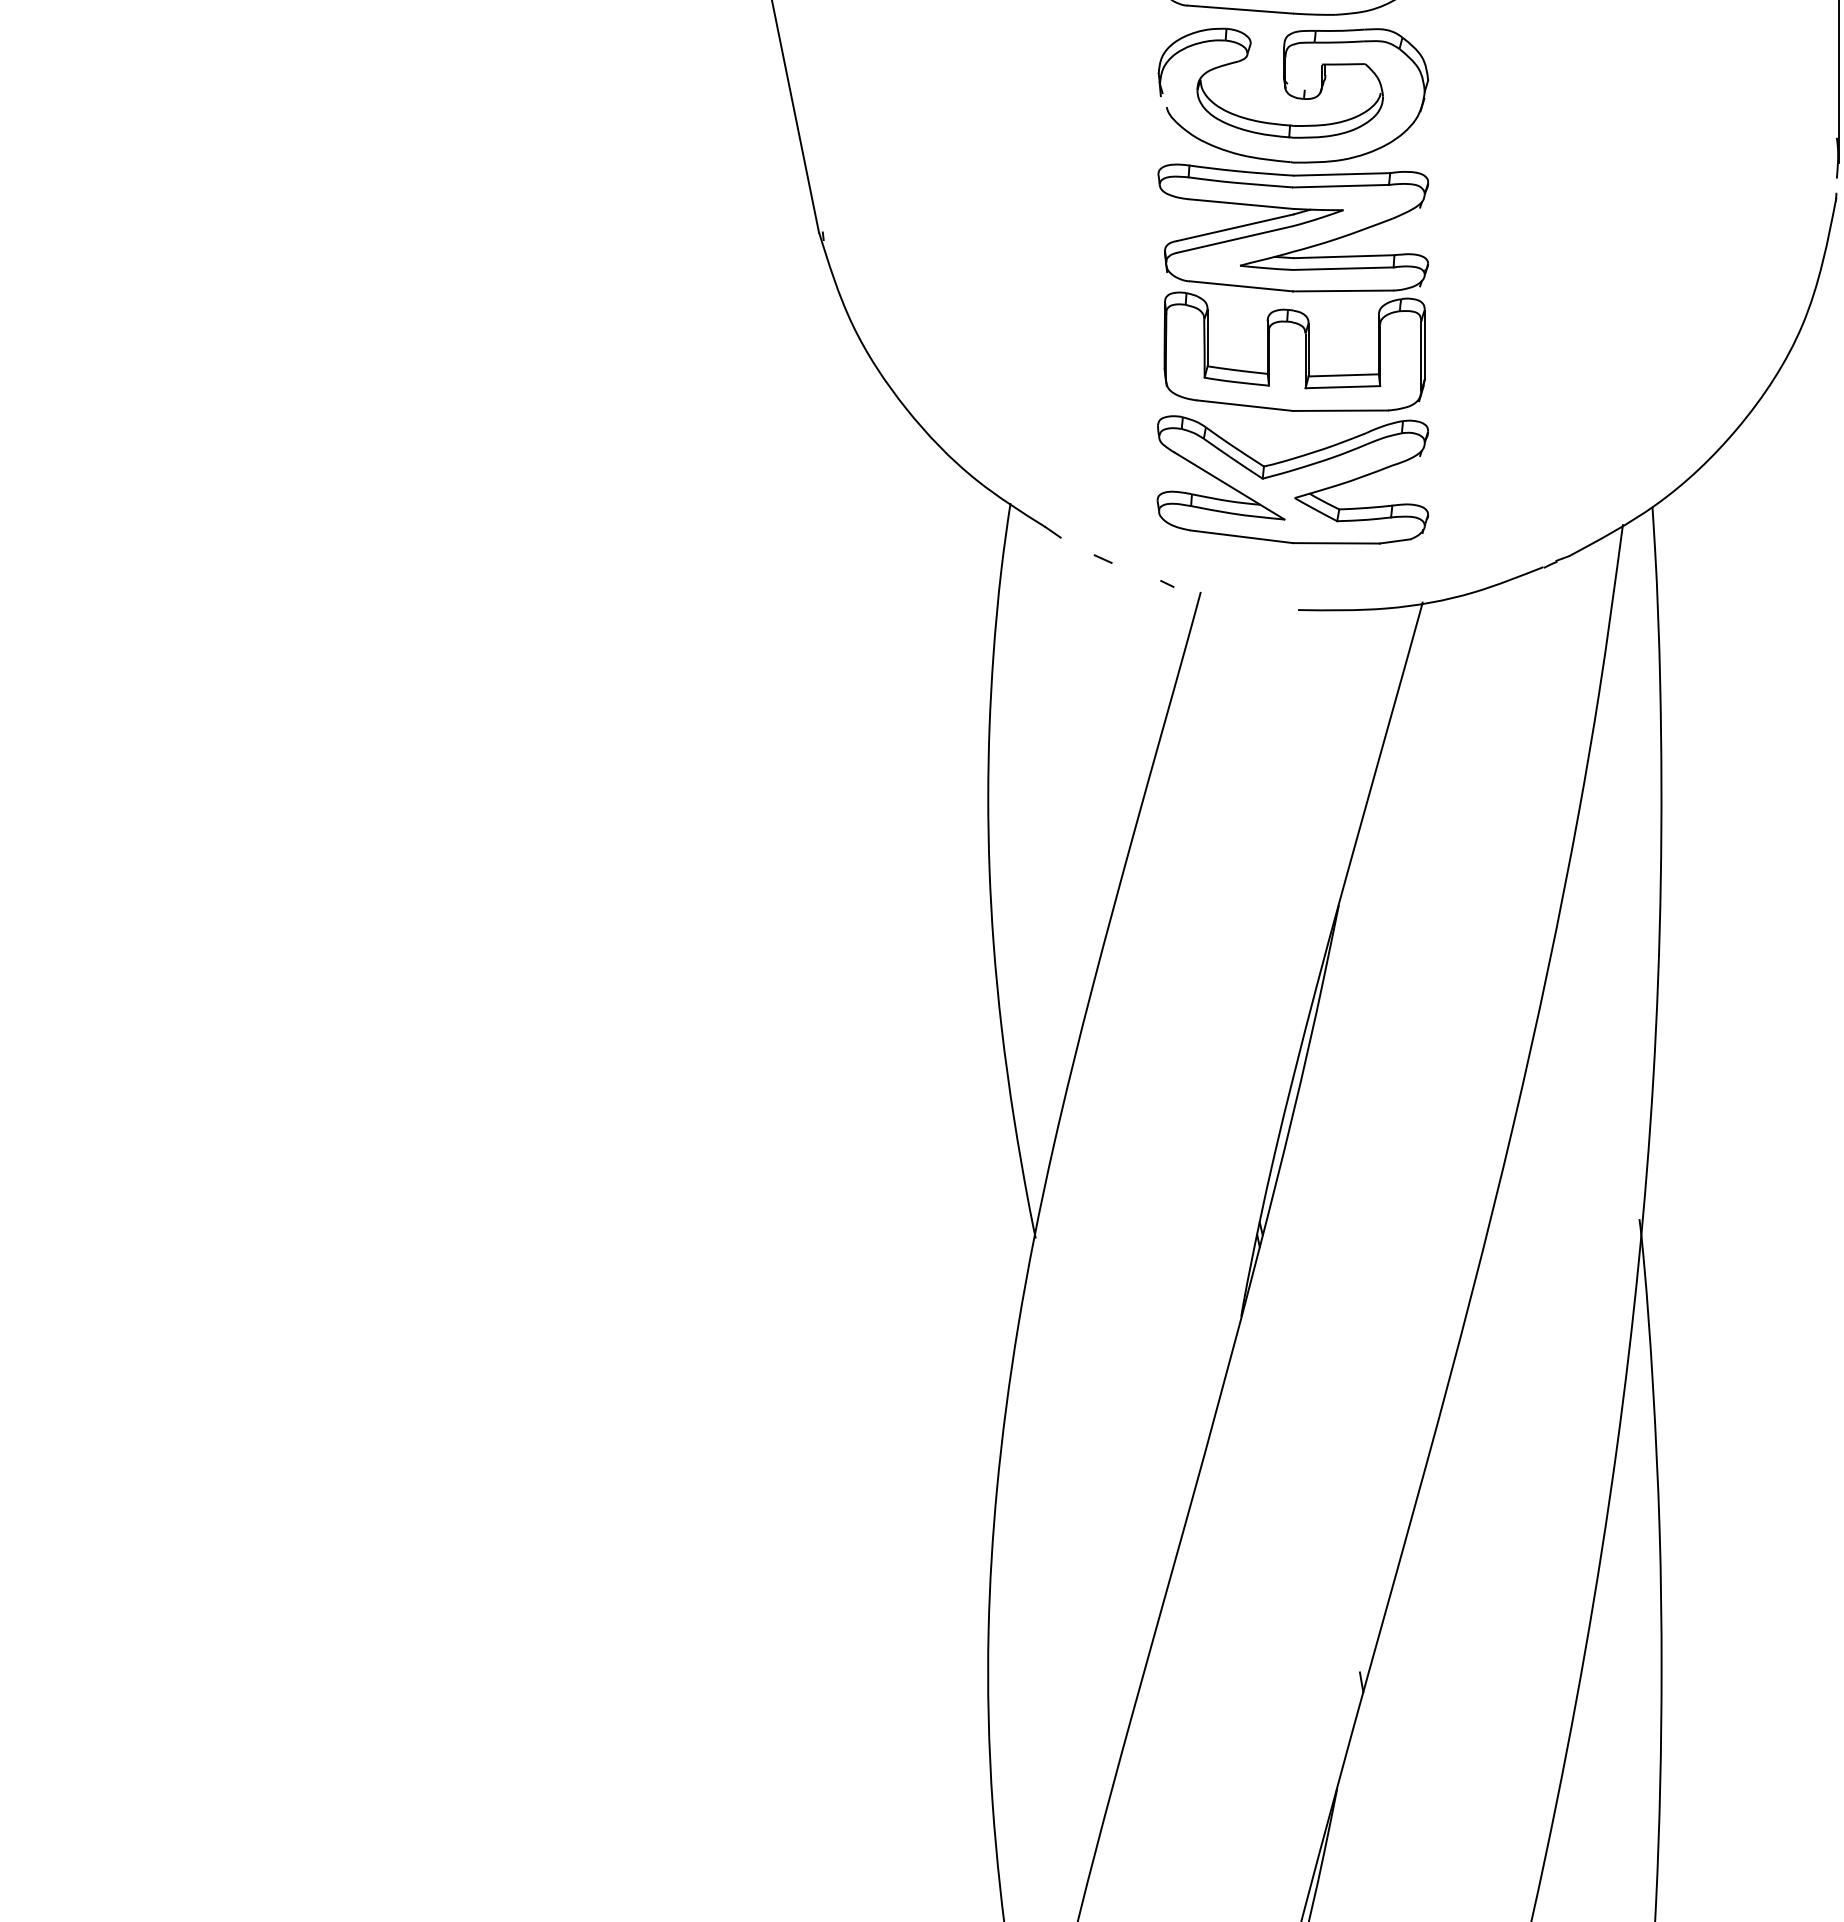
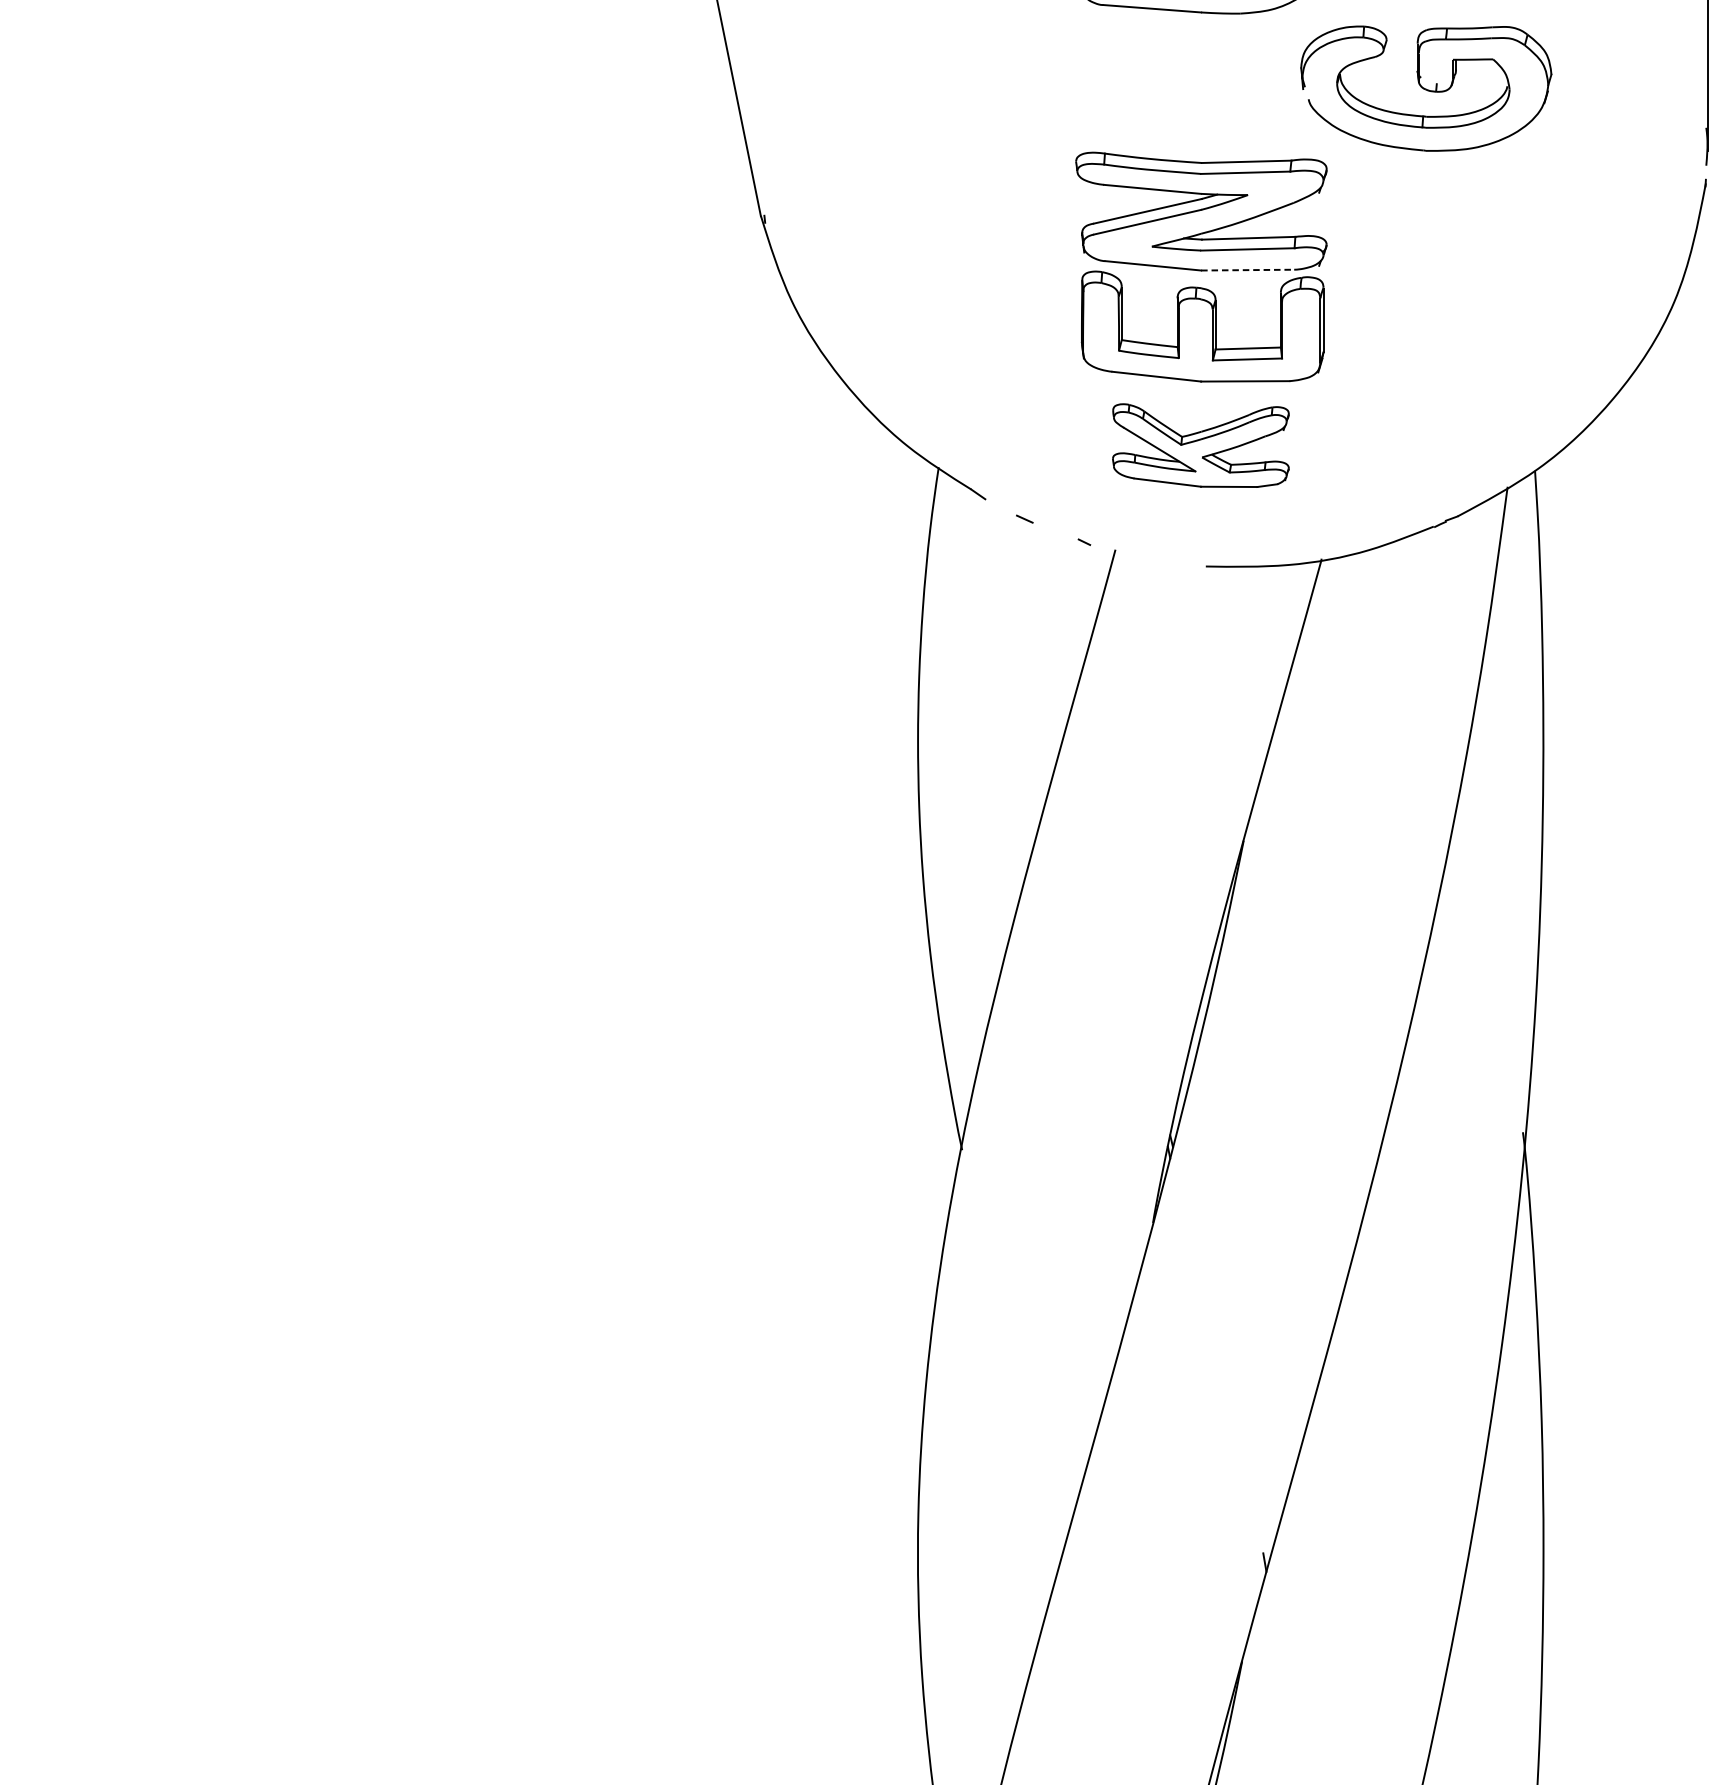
part: (1293, 95) -> (1426, 88), moved
line: (1343, 290) -> (1248, 269), solid -> dashed
part: (1292, 479) -> (1200, 445), size x0.7

